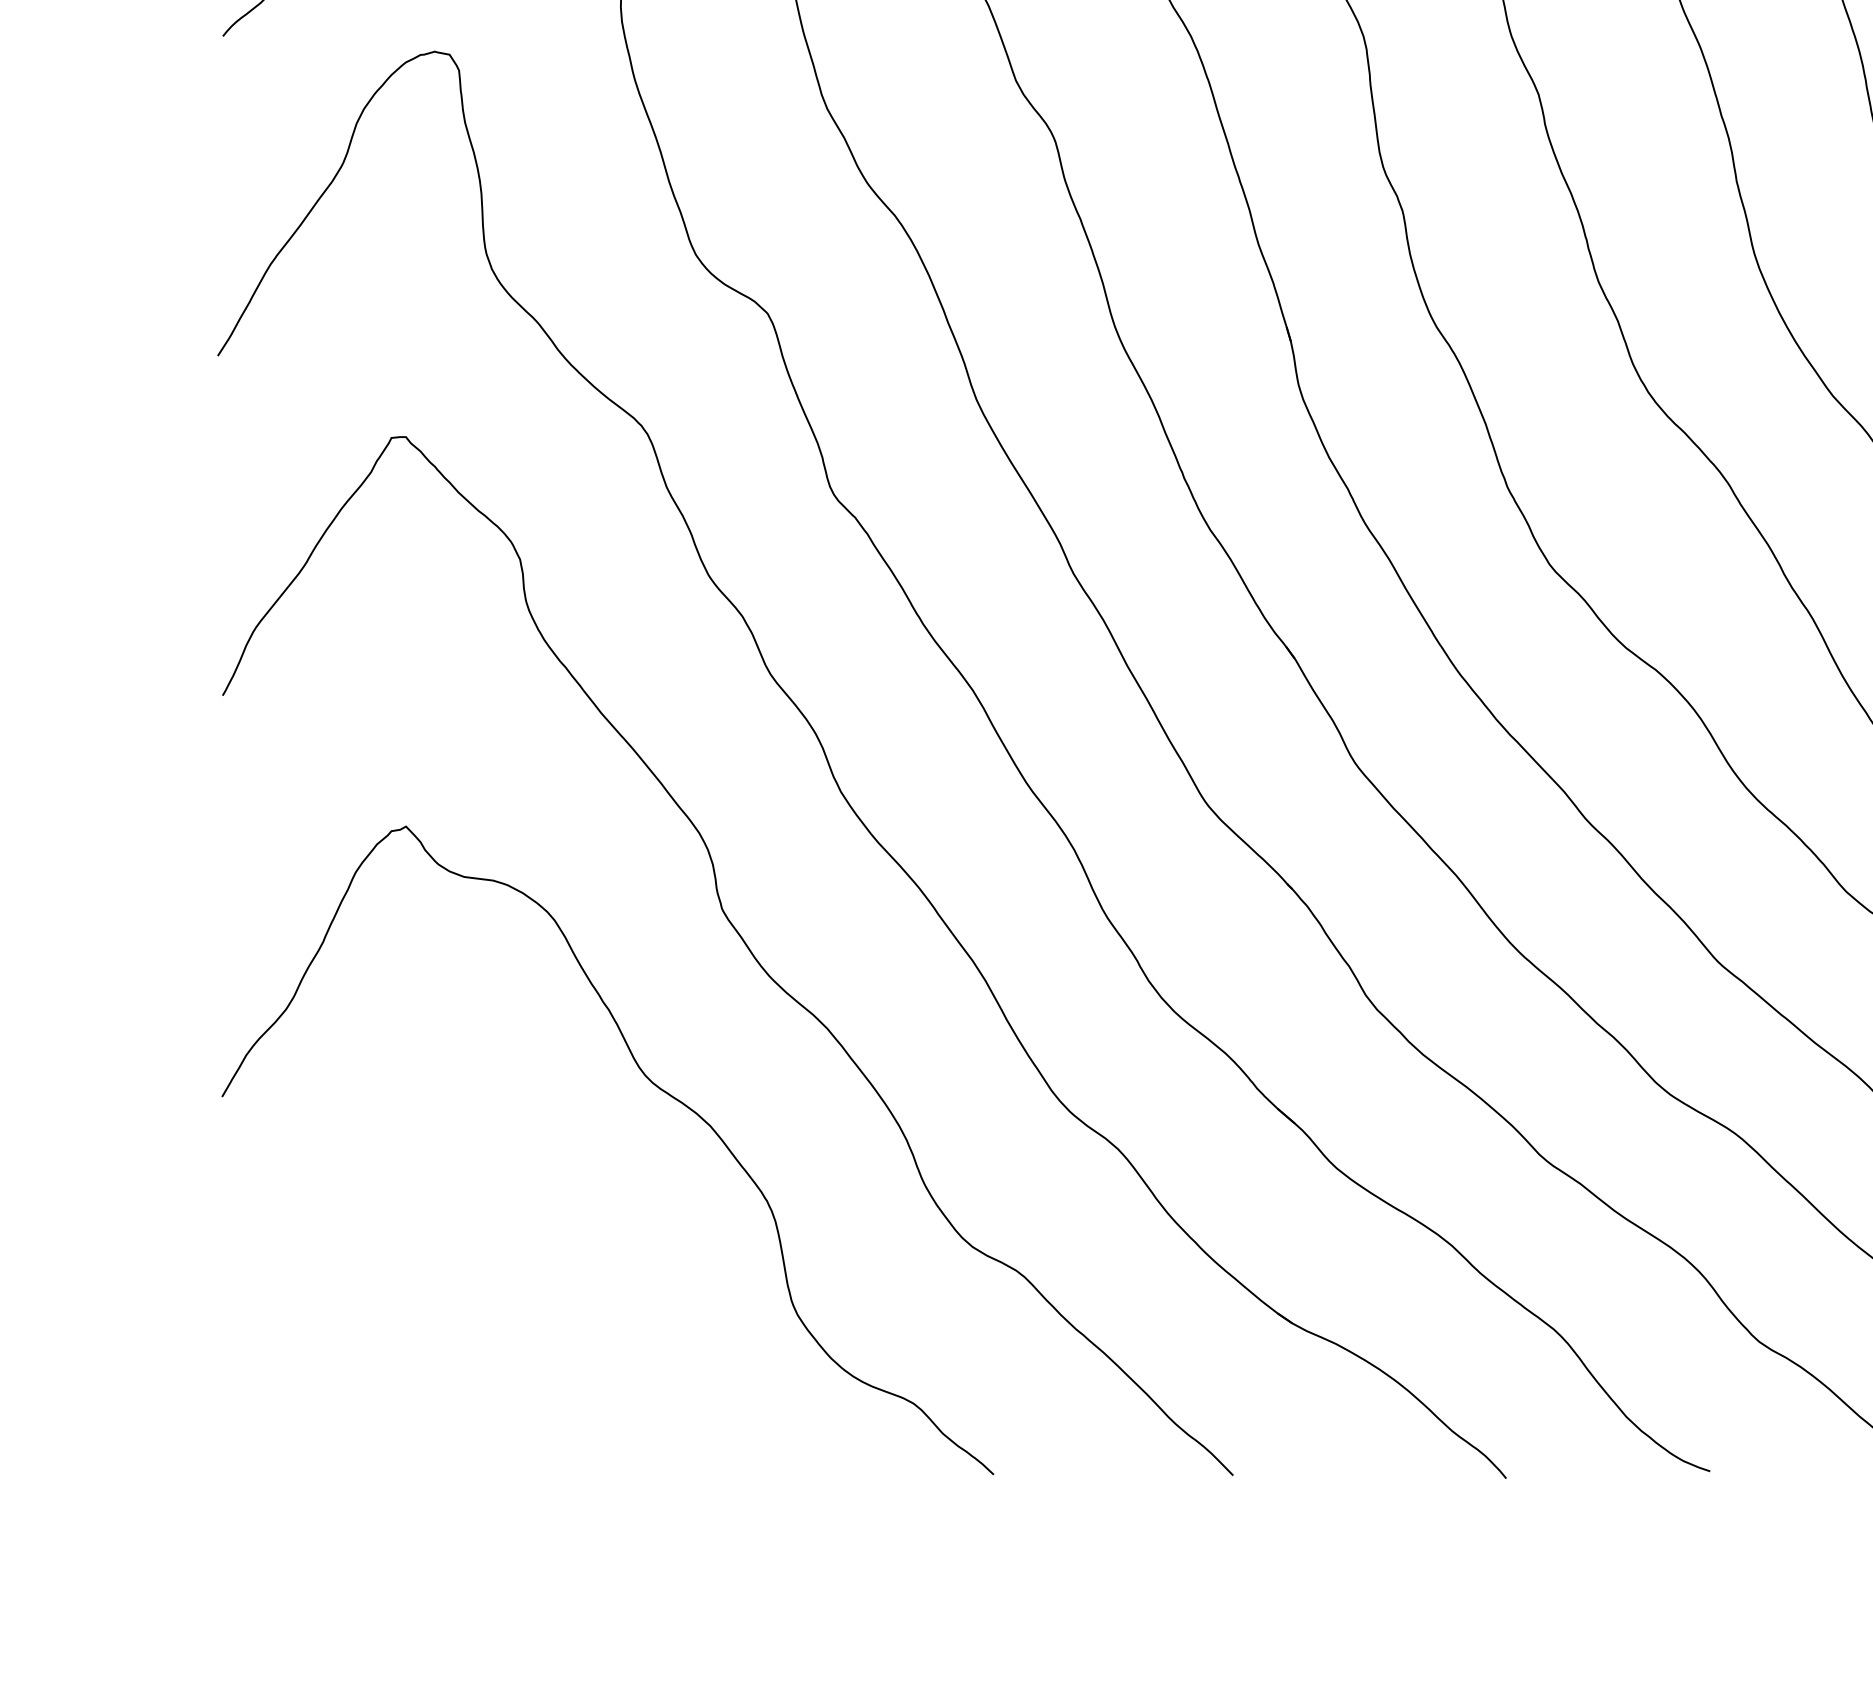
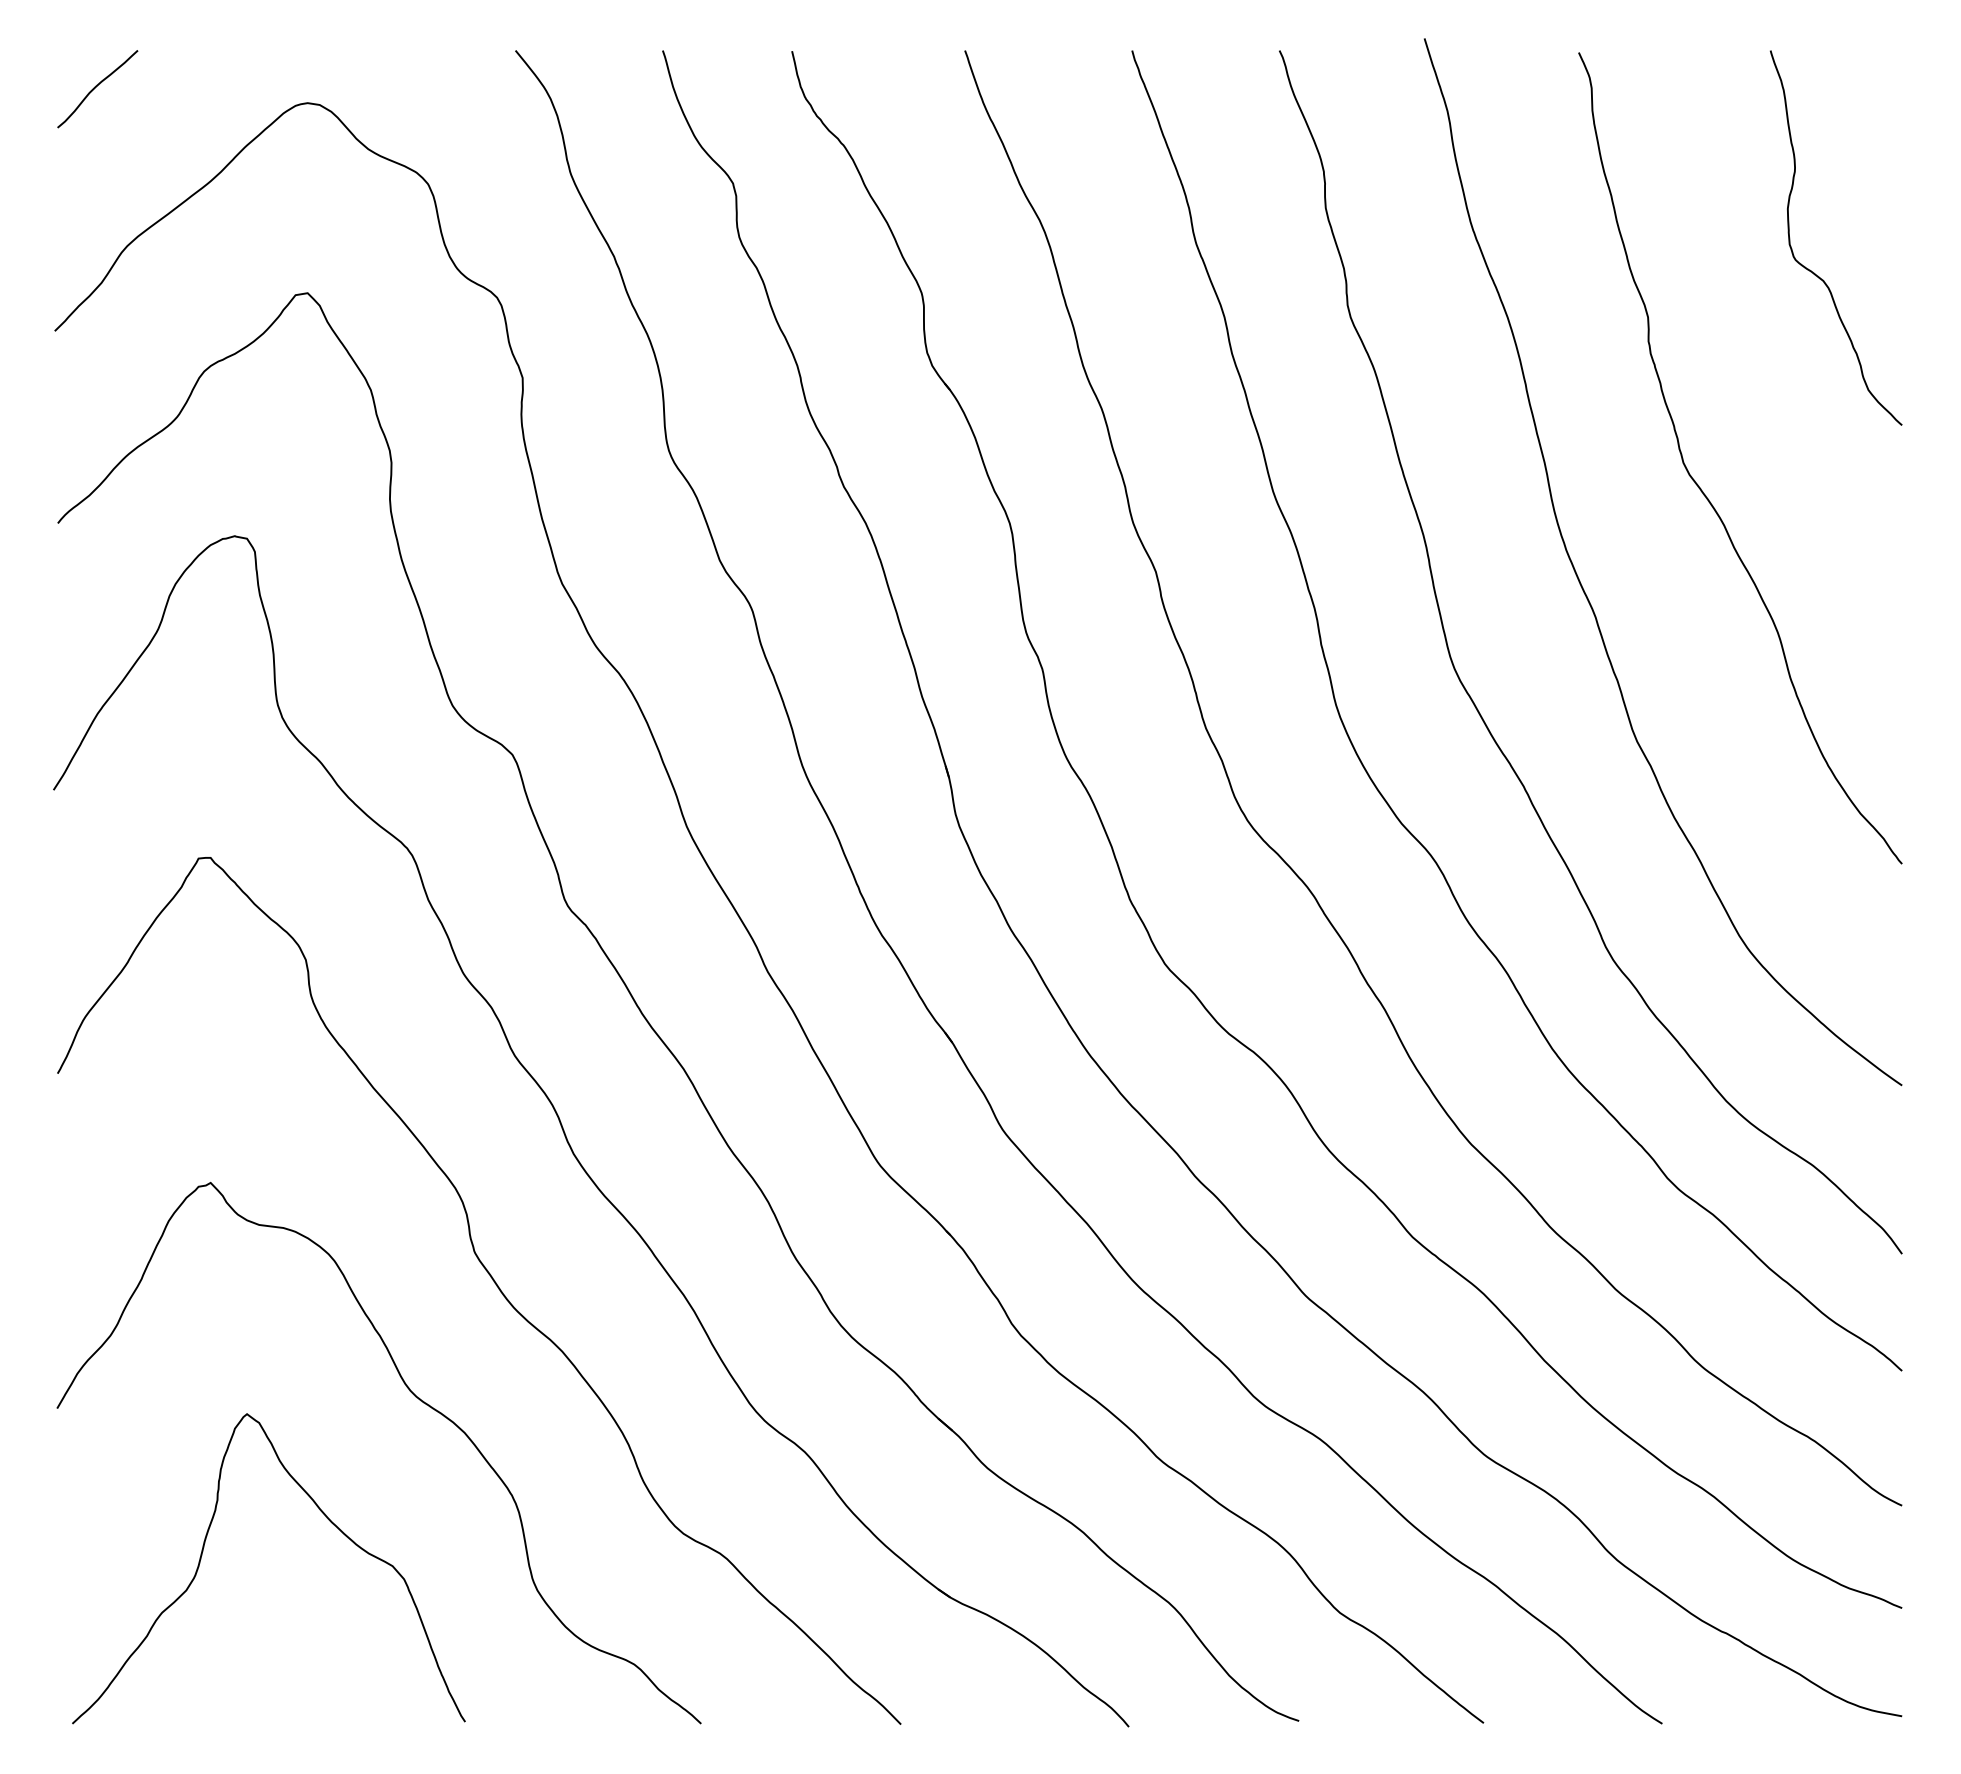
curve: (397, 1268) -> (203, 1551), added

